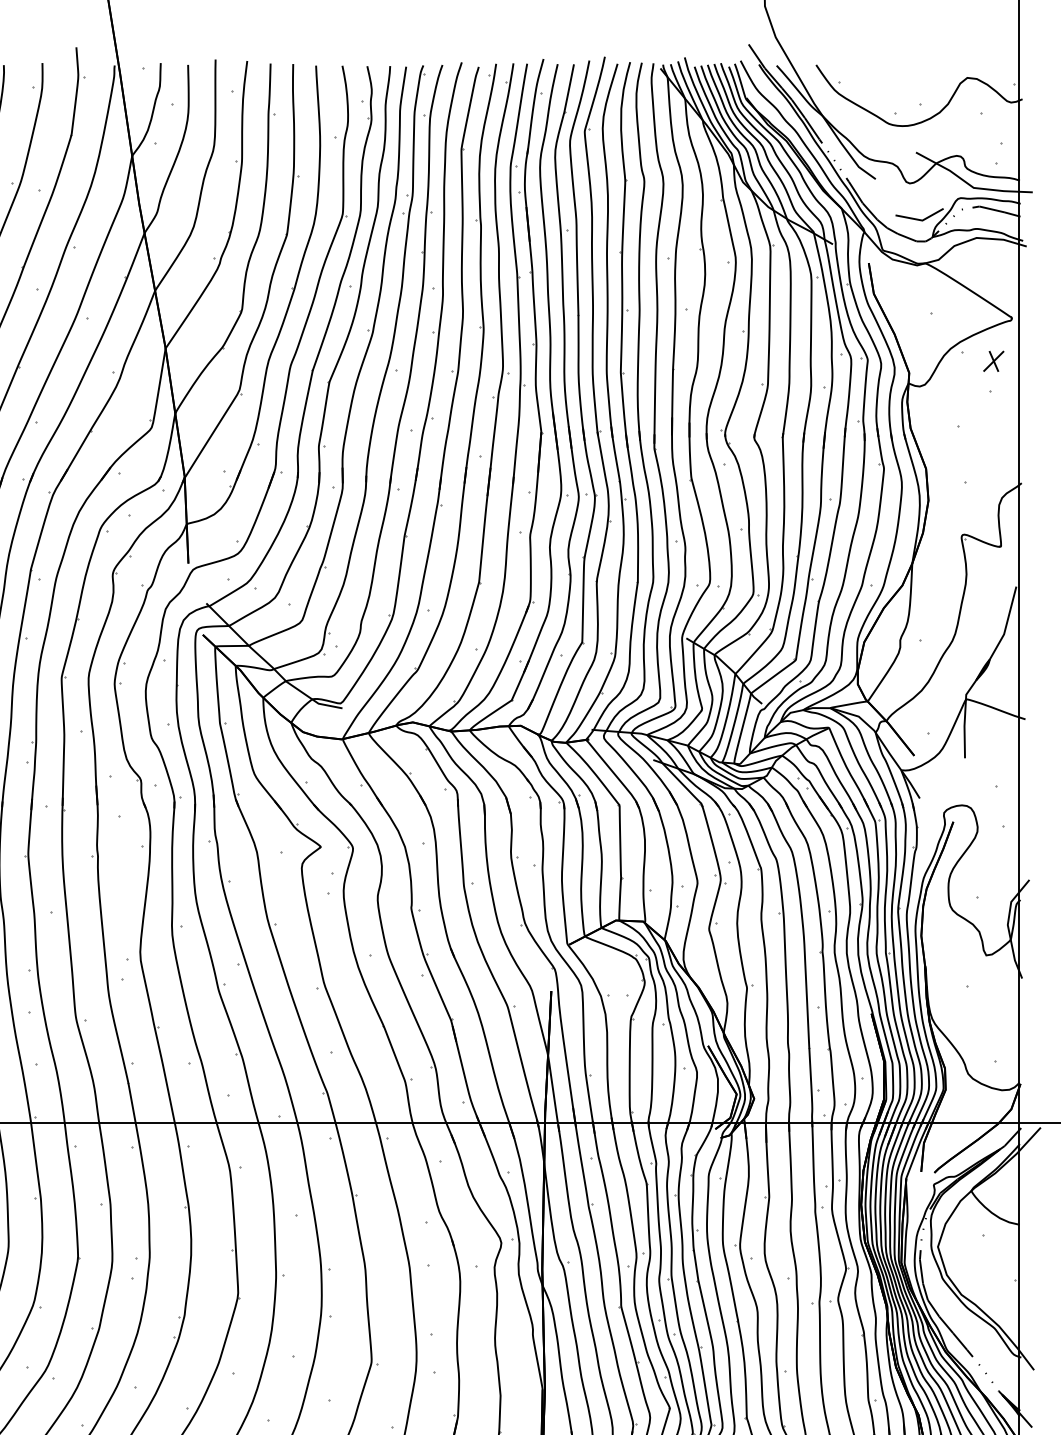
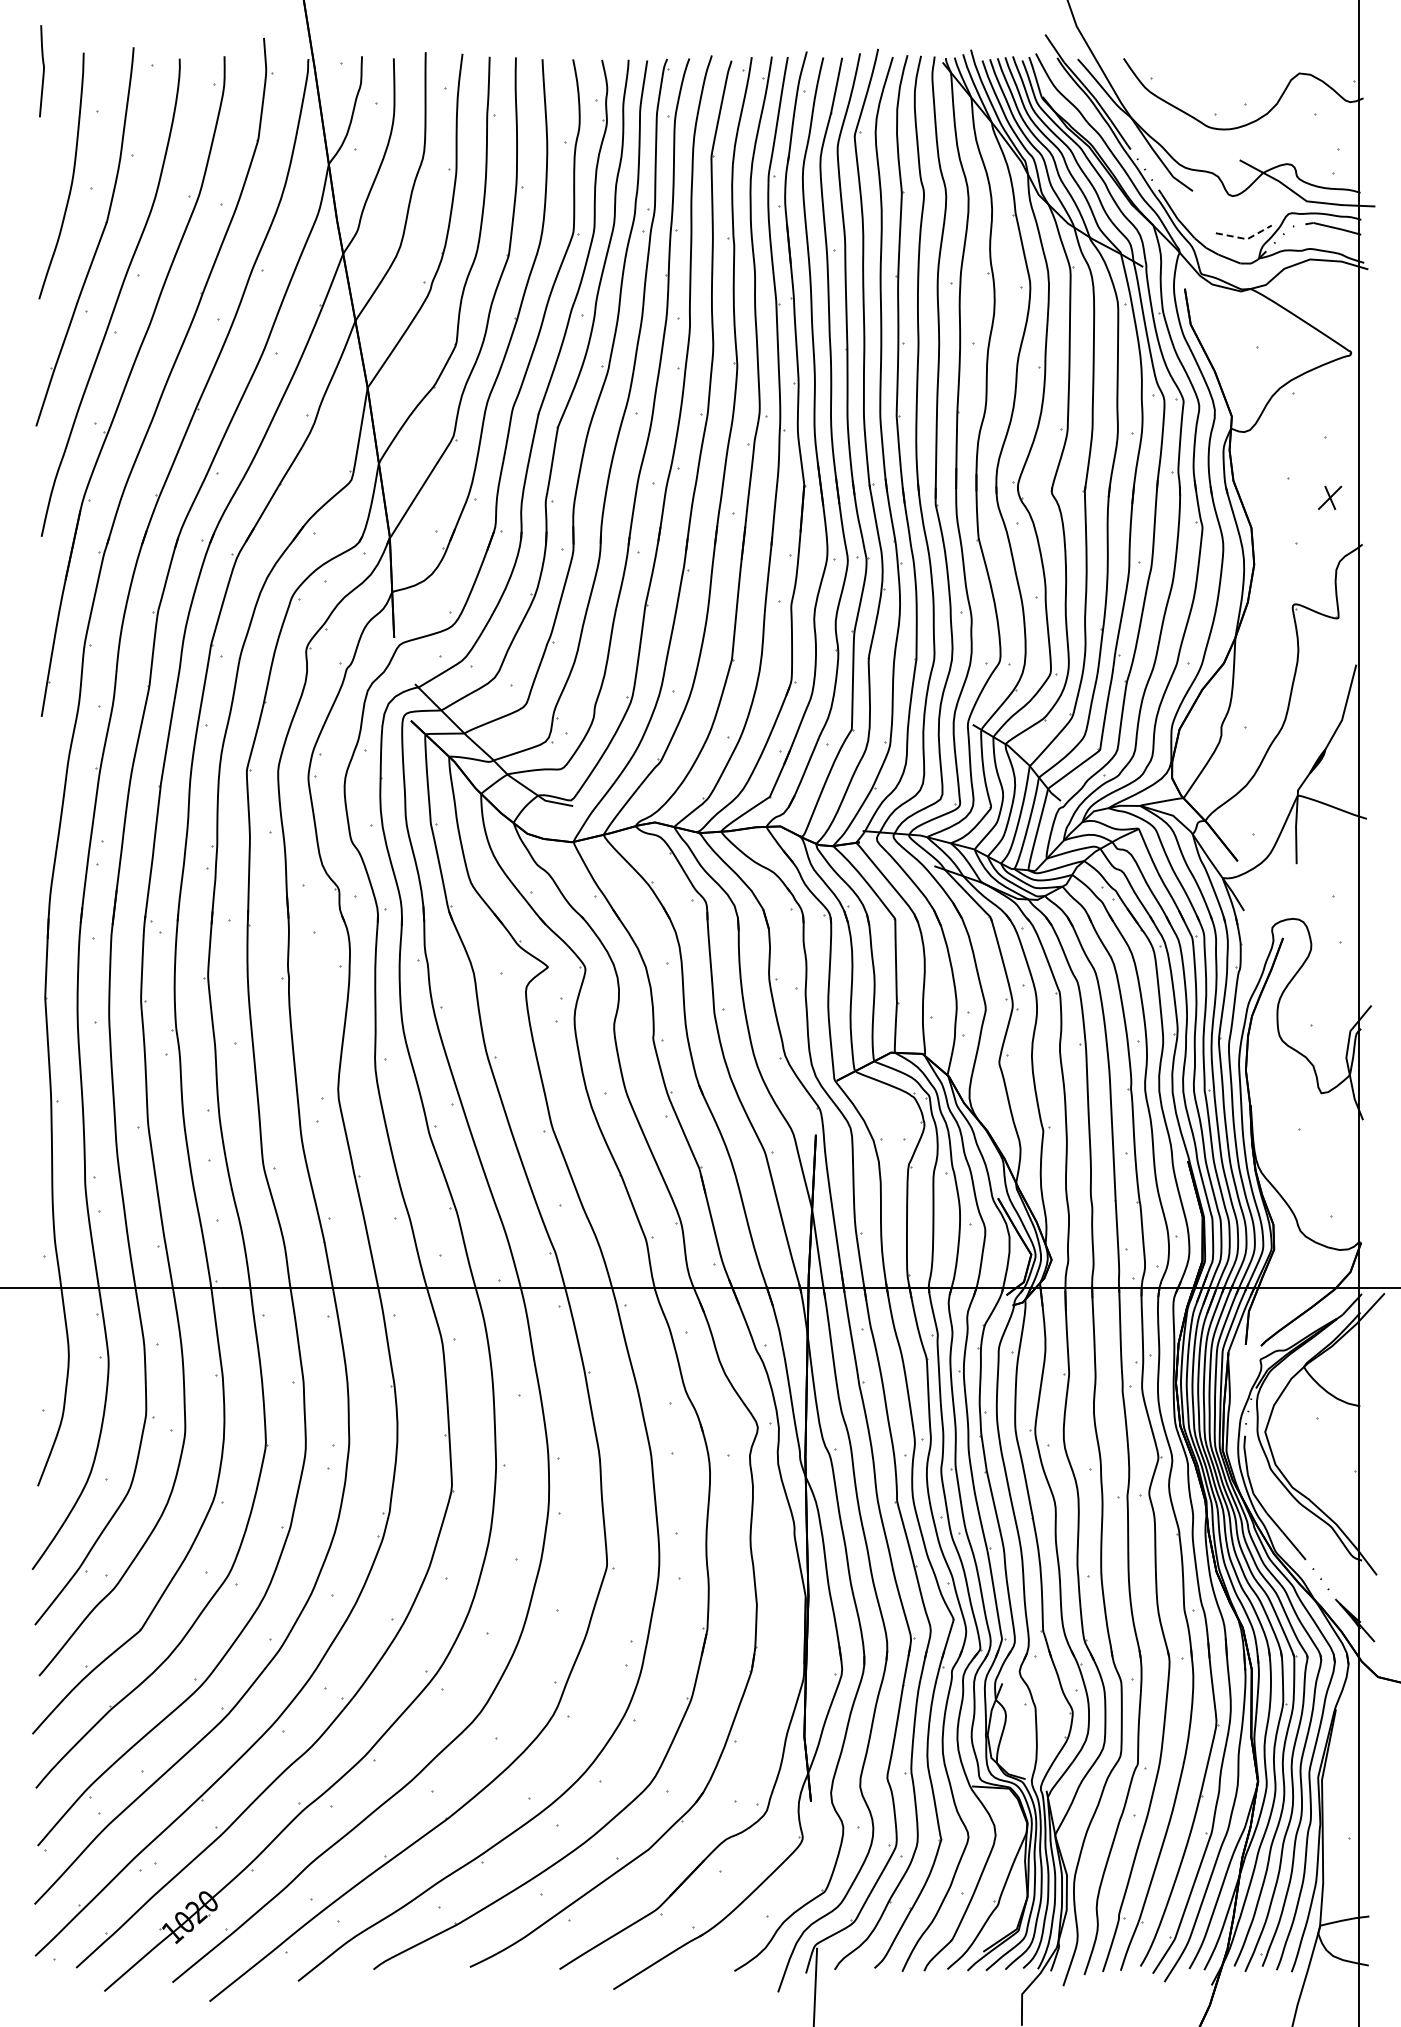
line: (921, 220) -> (1246, 239), solid -> dashed
part: (994, 361) -> (1330, 497), moved

